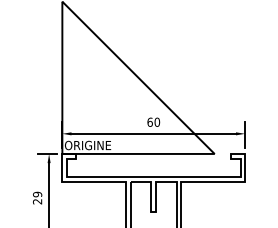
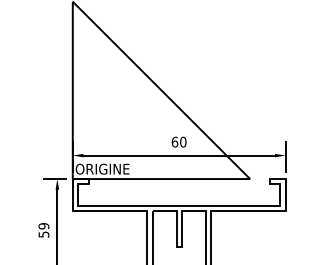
text: (37, 201) -> (43, 234), 29 -> 59

